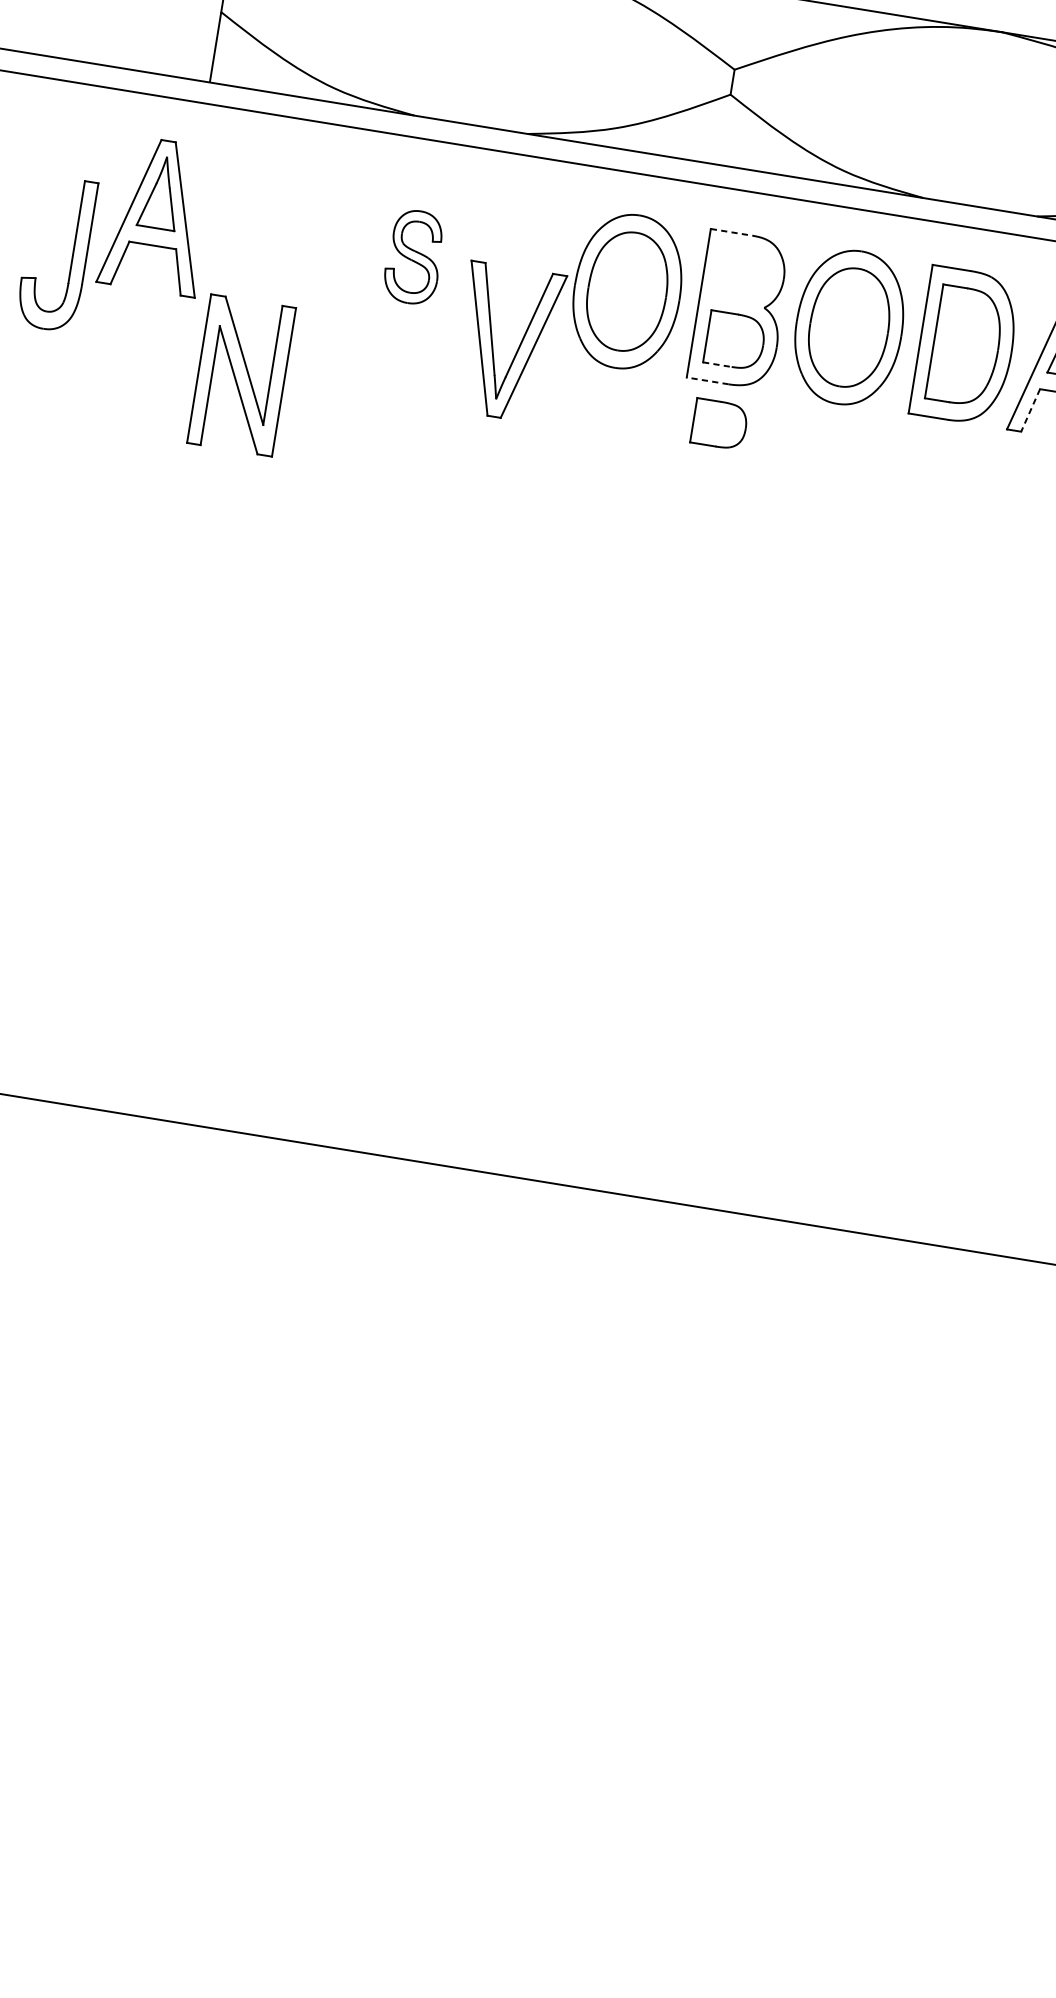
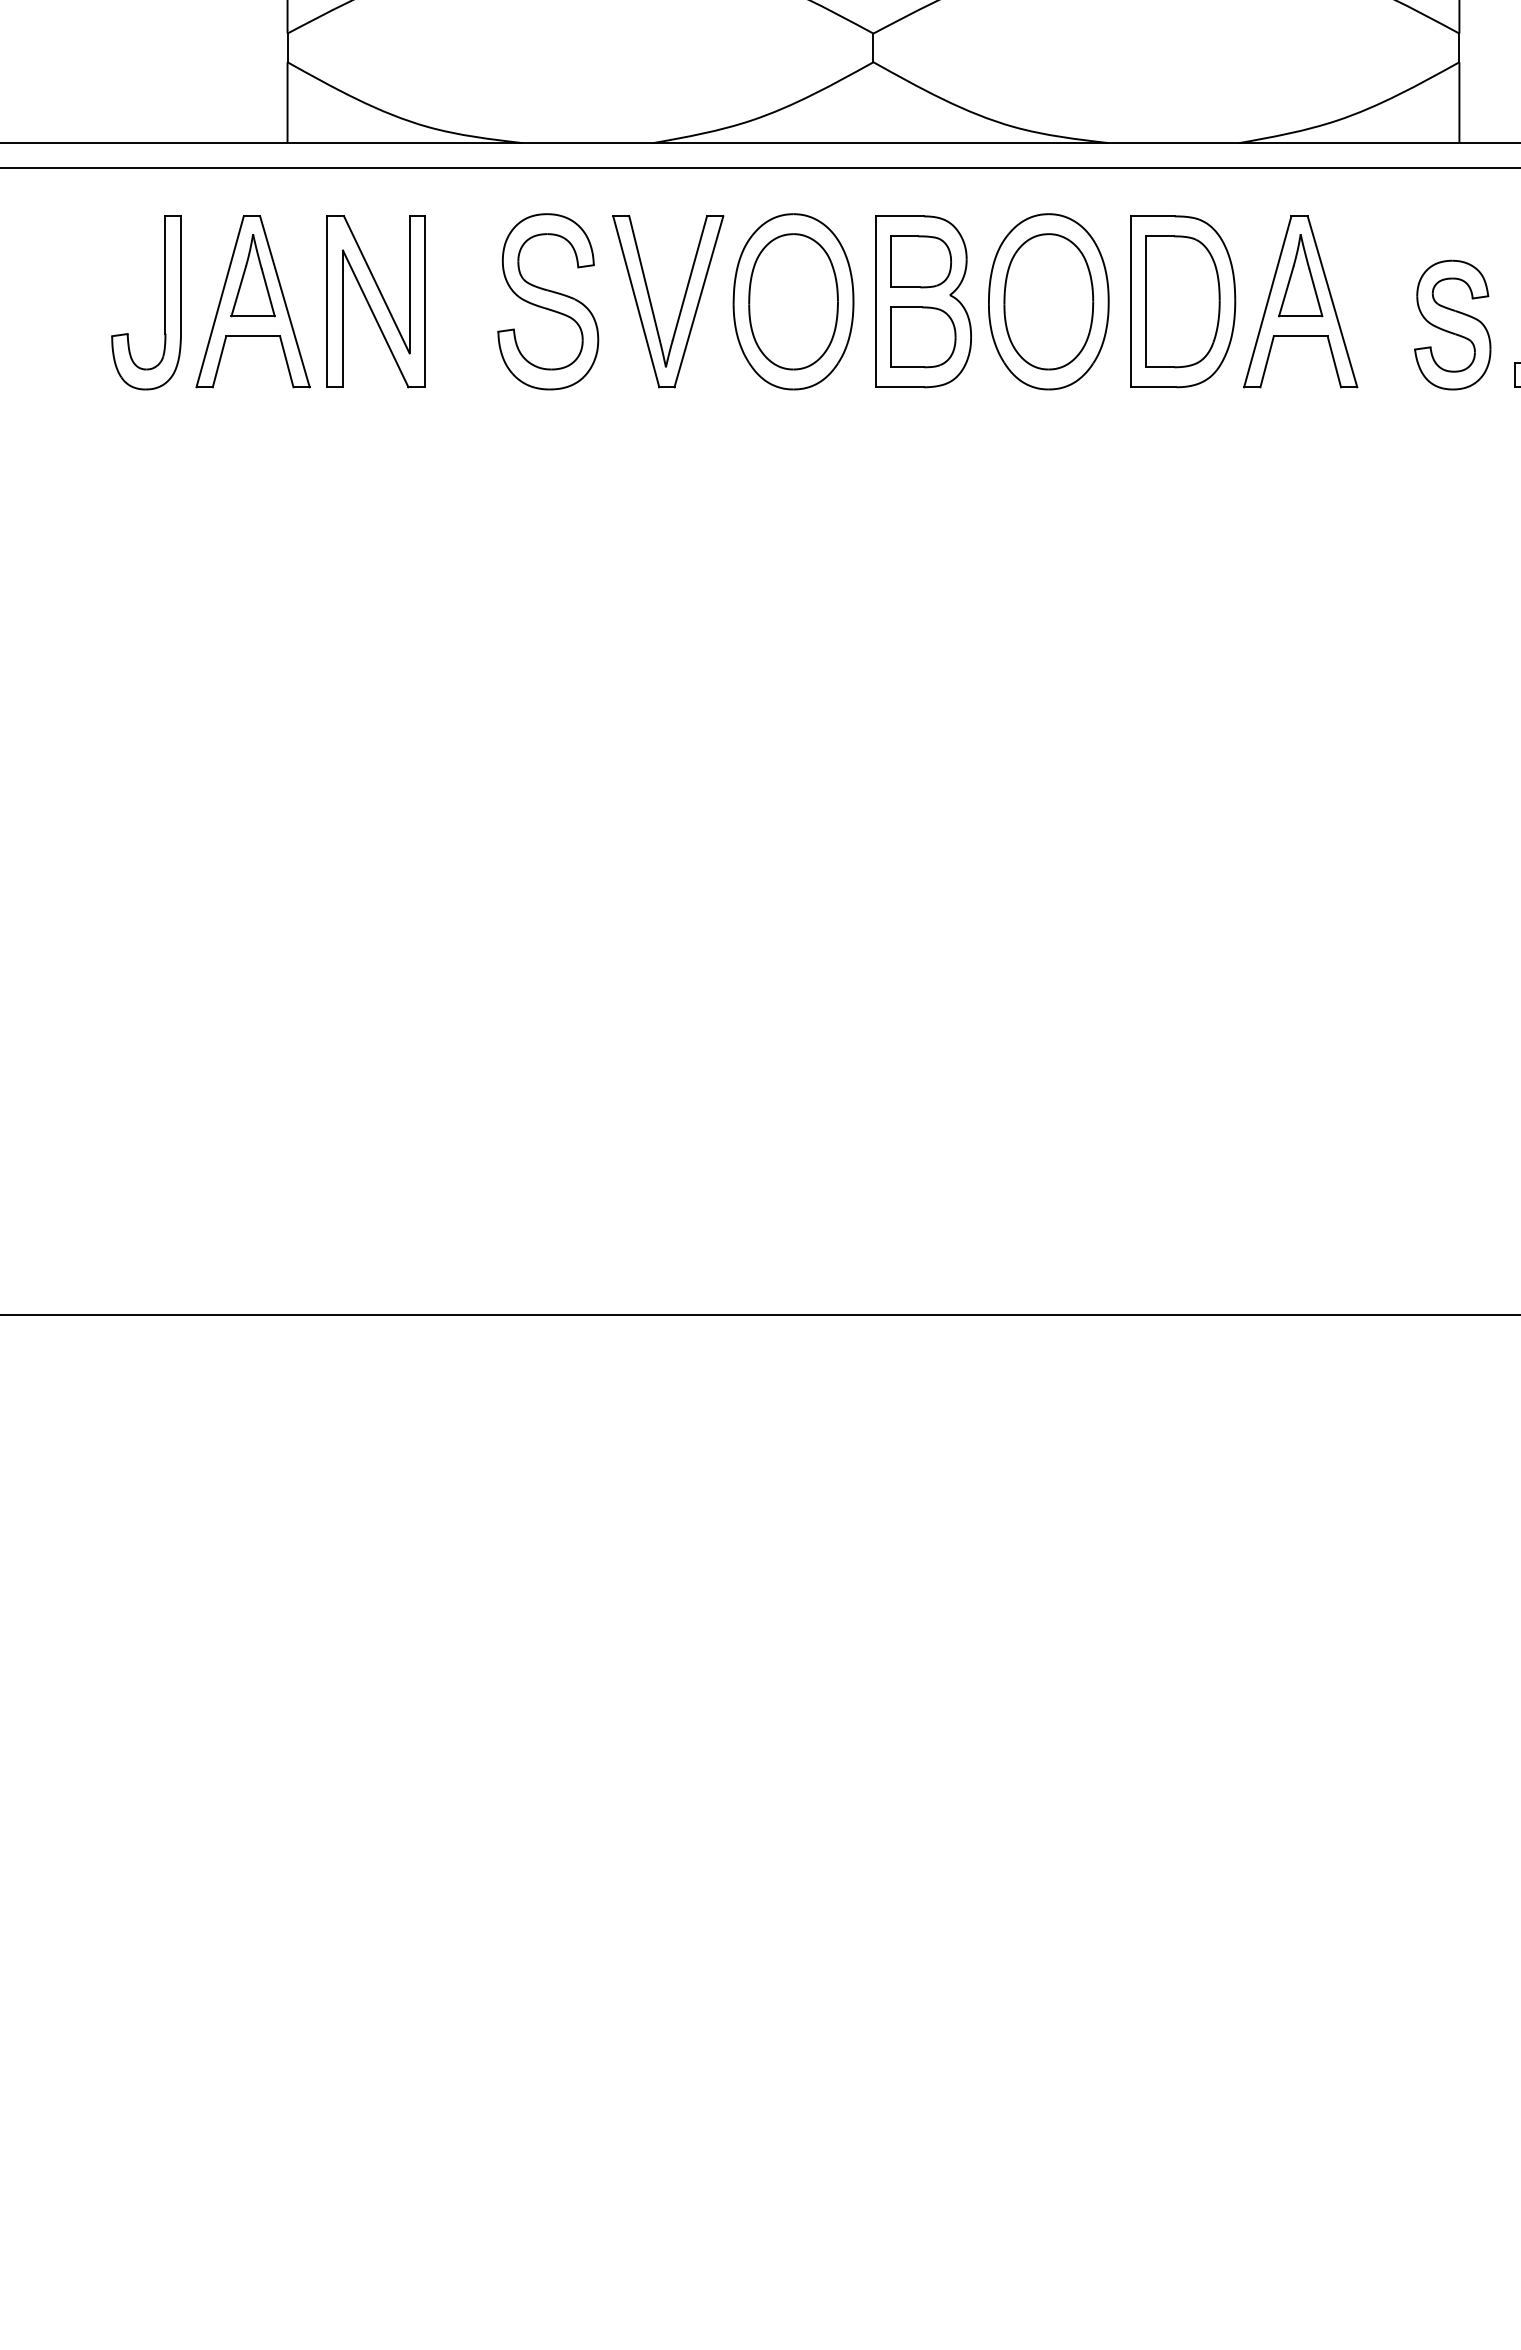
line: (732, 232) -> (900, 216), dashed -> solid
part: (72, 255) -> (164, 302), moved
part: (414, 256) -> (548, 301), size x1.67
part: (518, 346) -> (681, 304), moved
line: (718, 364) -> (908, 367), dashed -> solid
part: (240, 375) -> (375, 301), moved
line: (707, 381) -> (899, 387), dashed -> solid
line: (1030, 411) -> (1267, 362), dashed -> solid
part: (719, 424) -> (920, 261), moved

